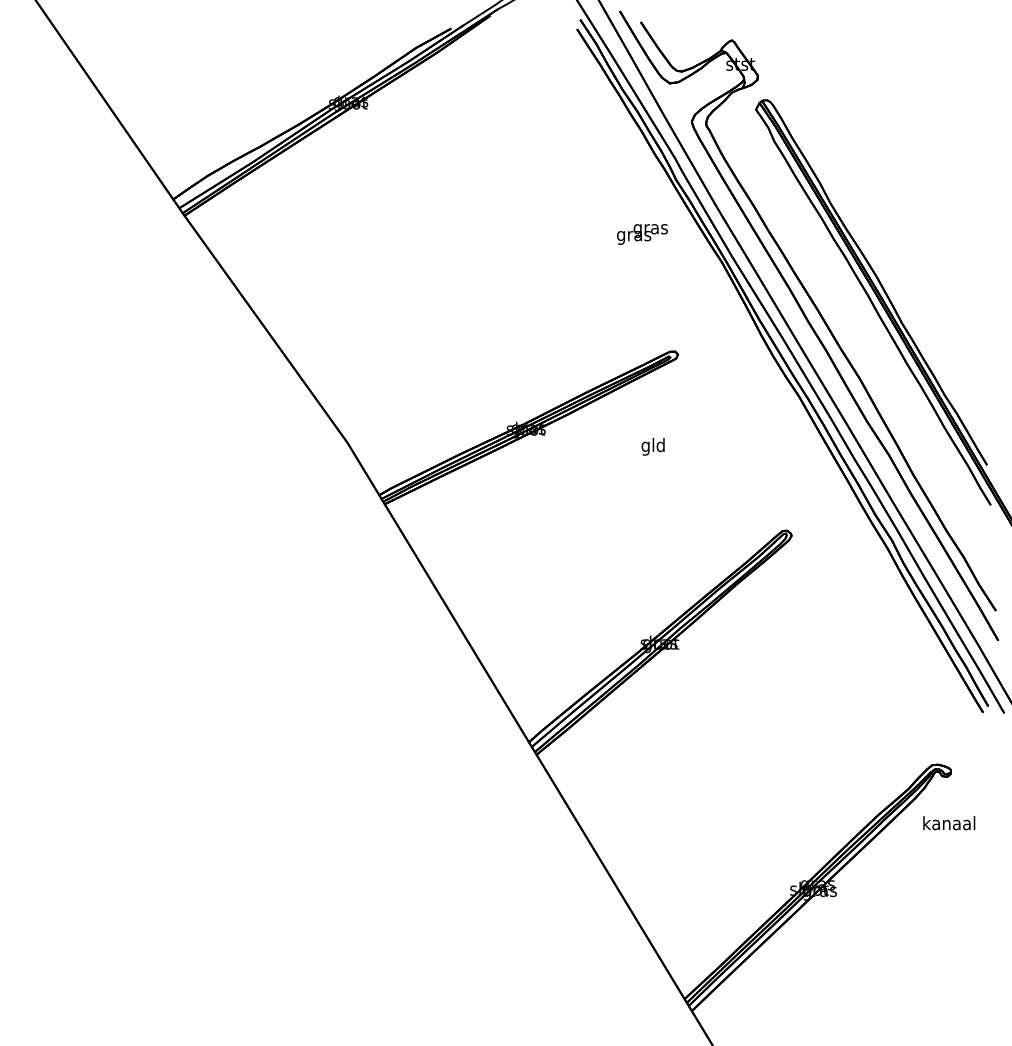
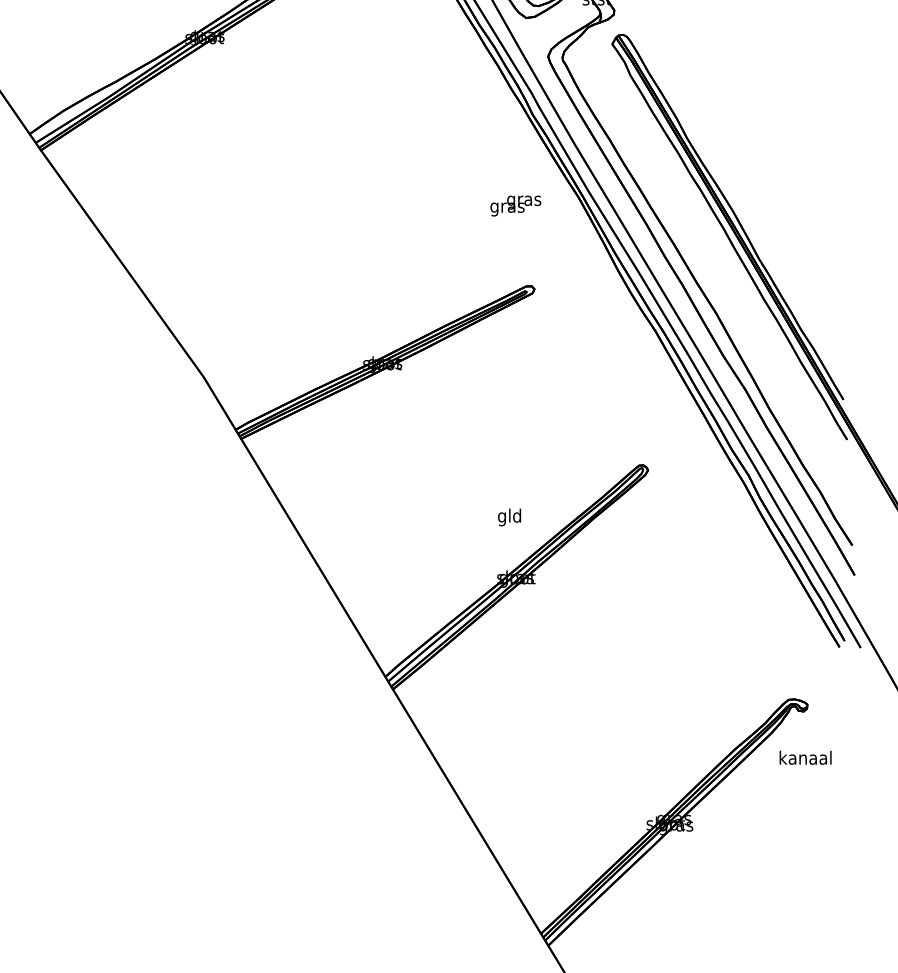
text: (642, 234) -> (515, 206), moved
text: (652, 446) -> (508, 517), moved

